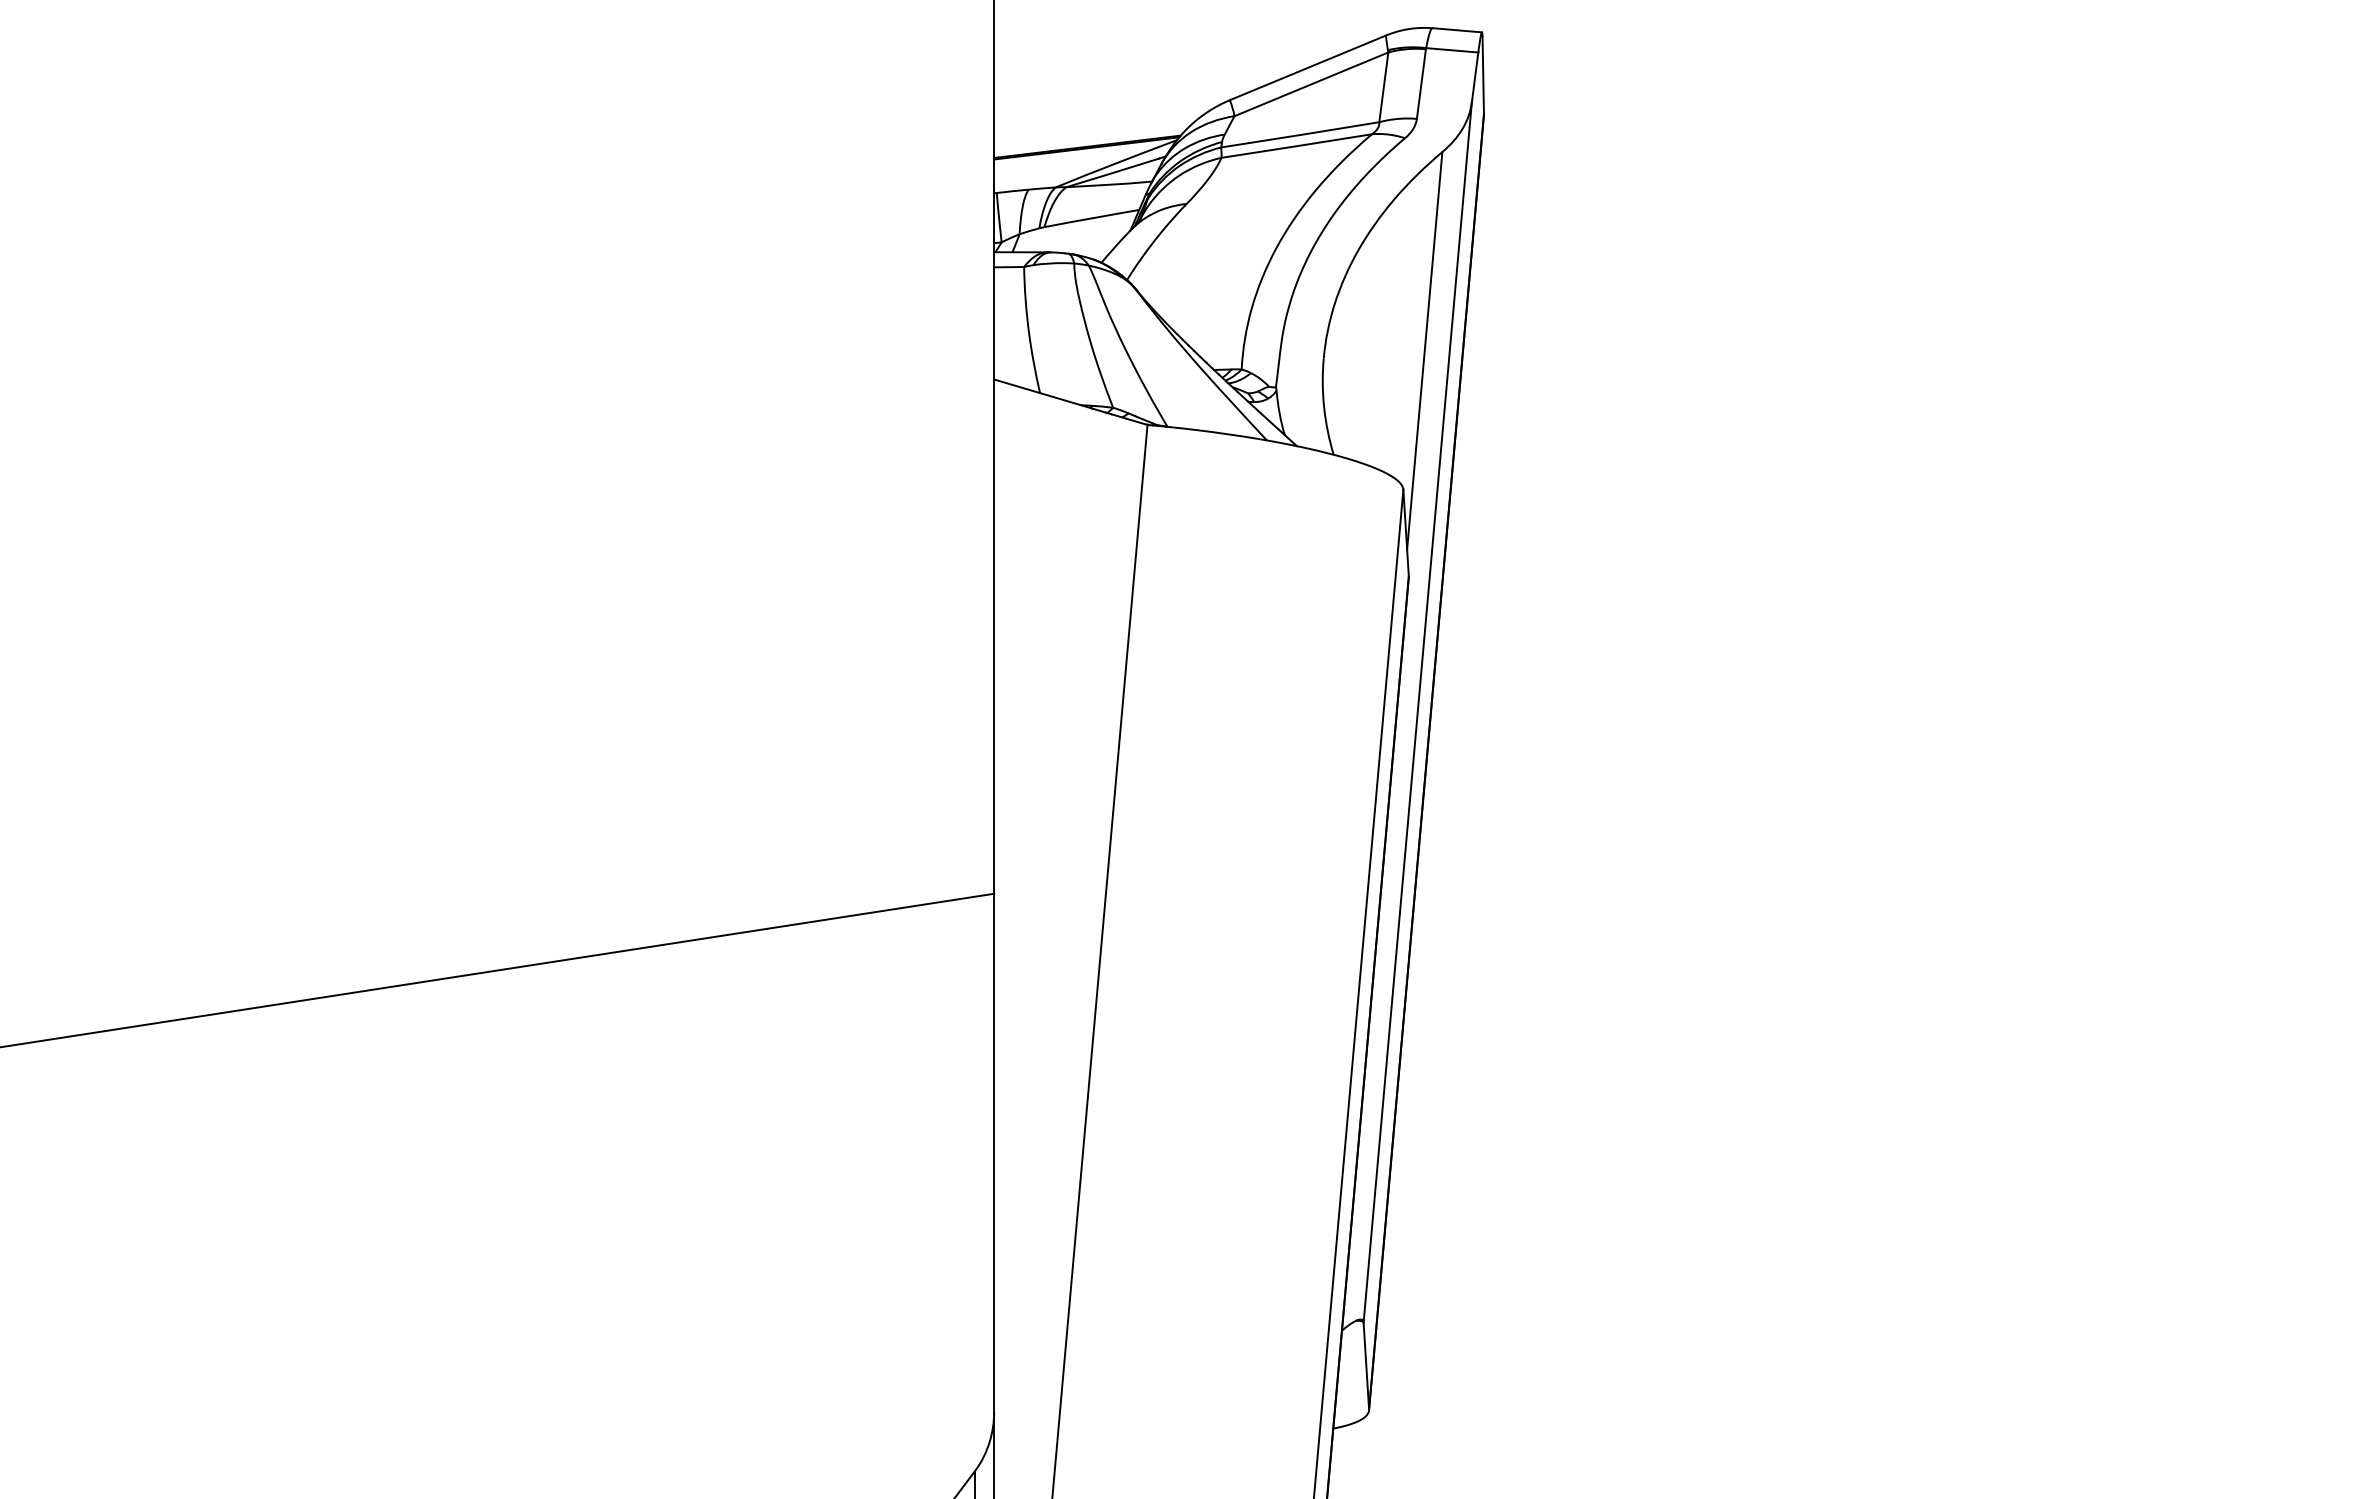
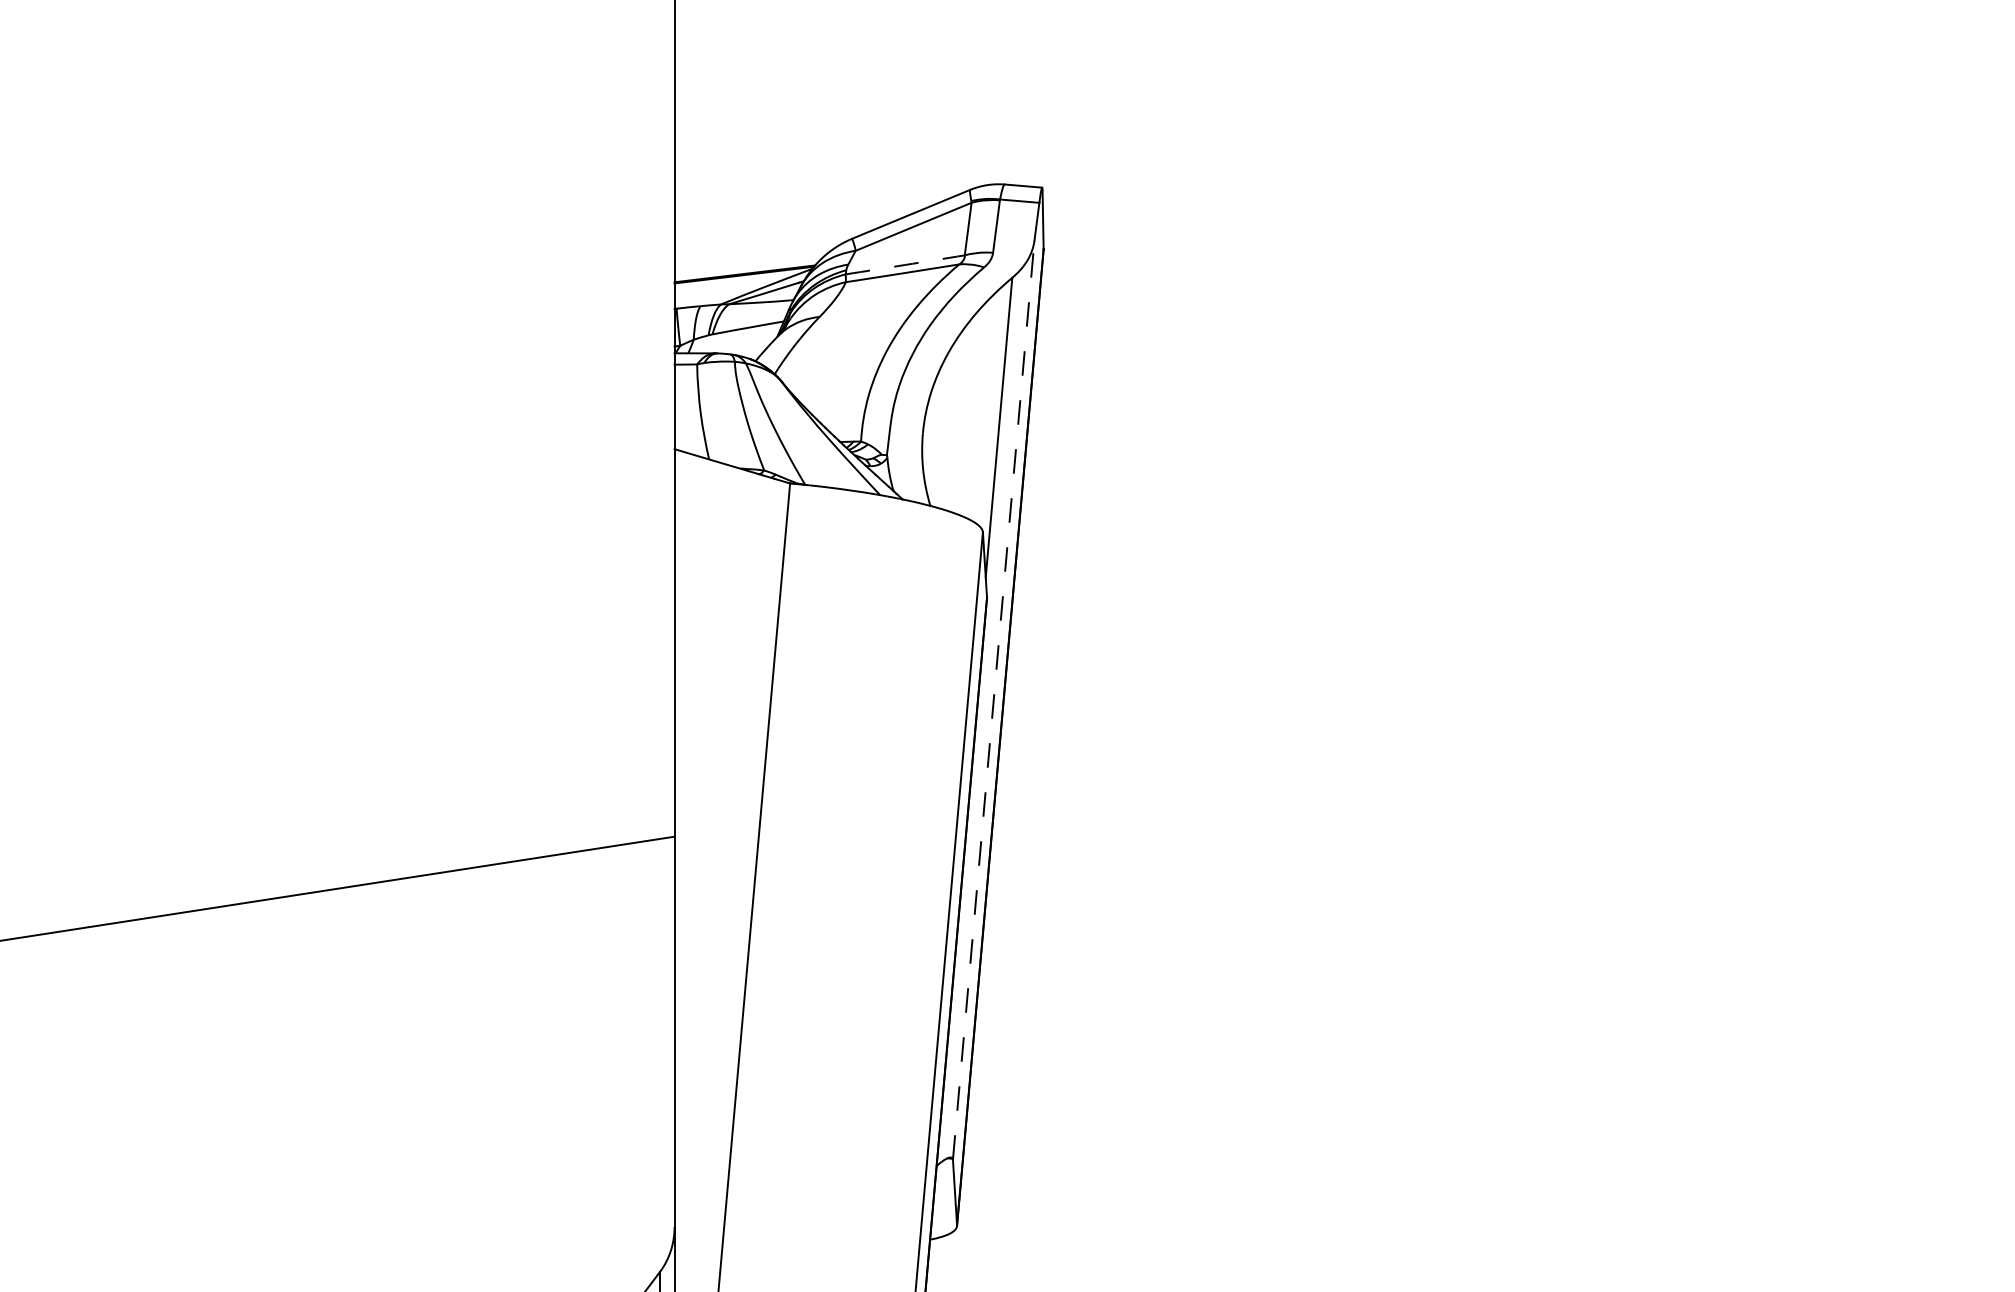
arc: (1300, 134) -> (905, 264), solid -> dashed
line: (1417, 711) -> (993, 699), solid -> dashed

